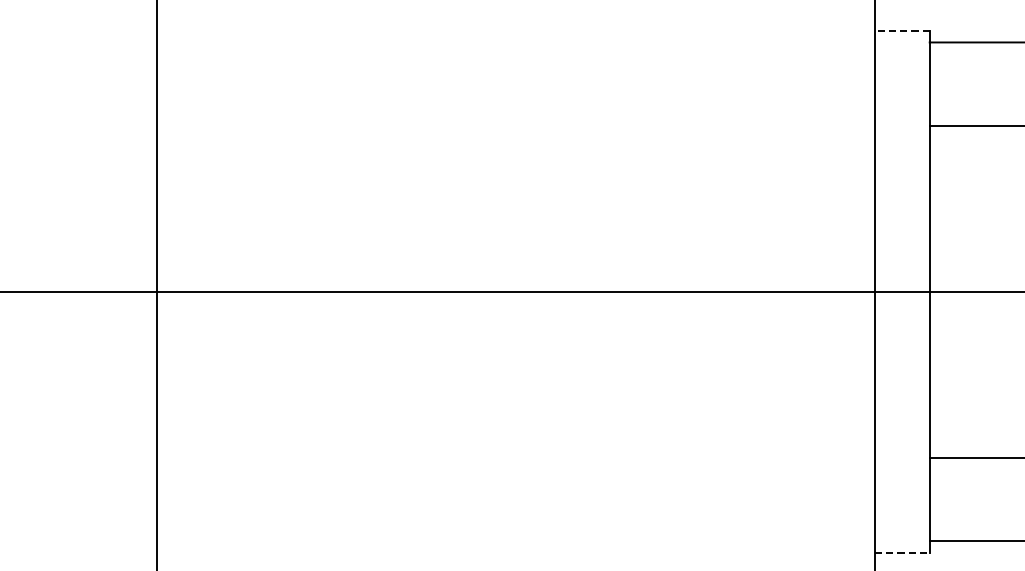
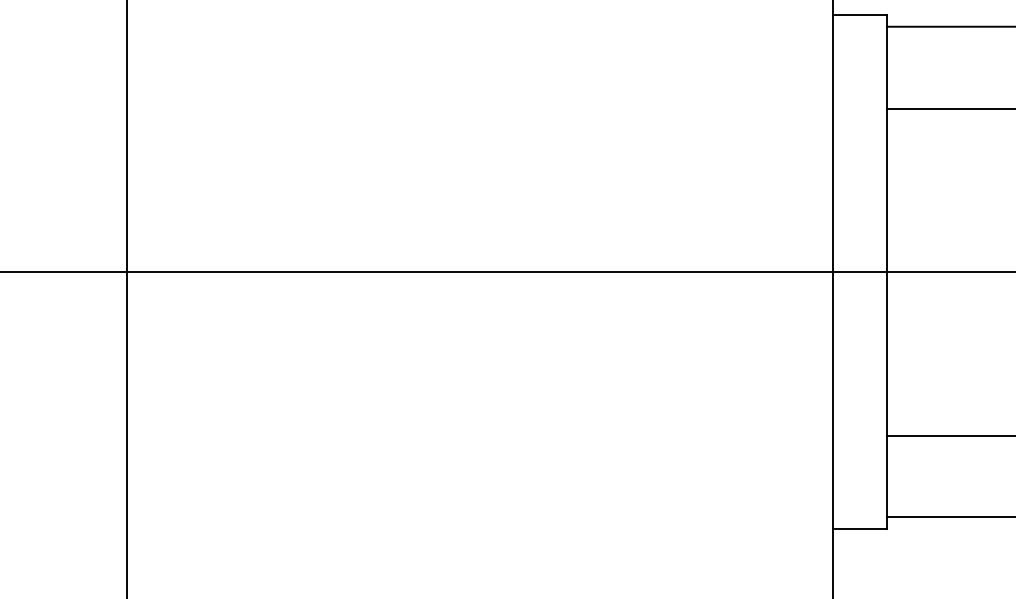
line: (902, 31) -> (860, 15), dashed -> solid
line: (902, 553) -> (860, 529), dashed -> solid

